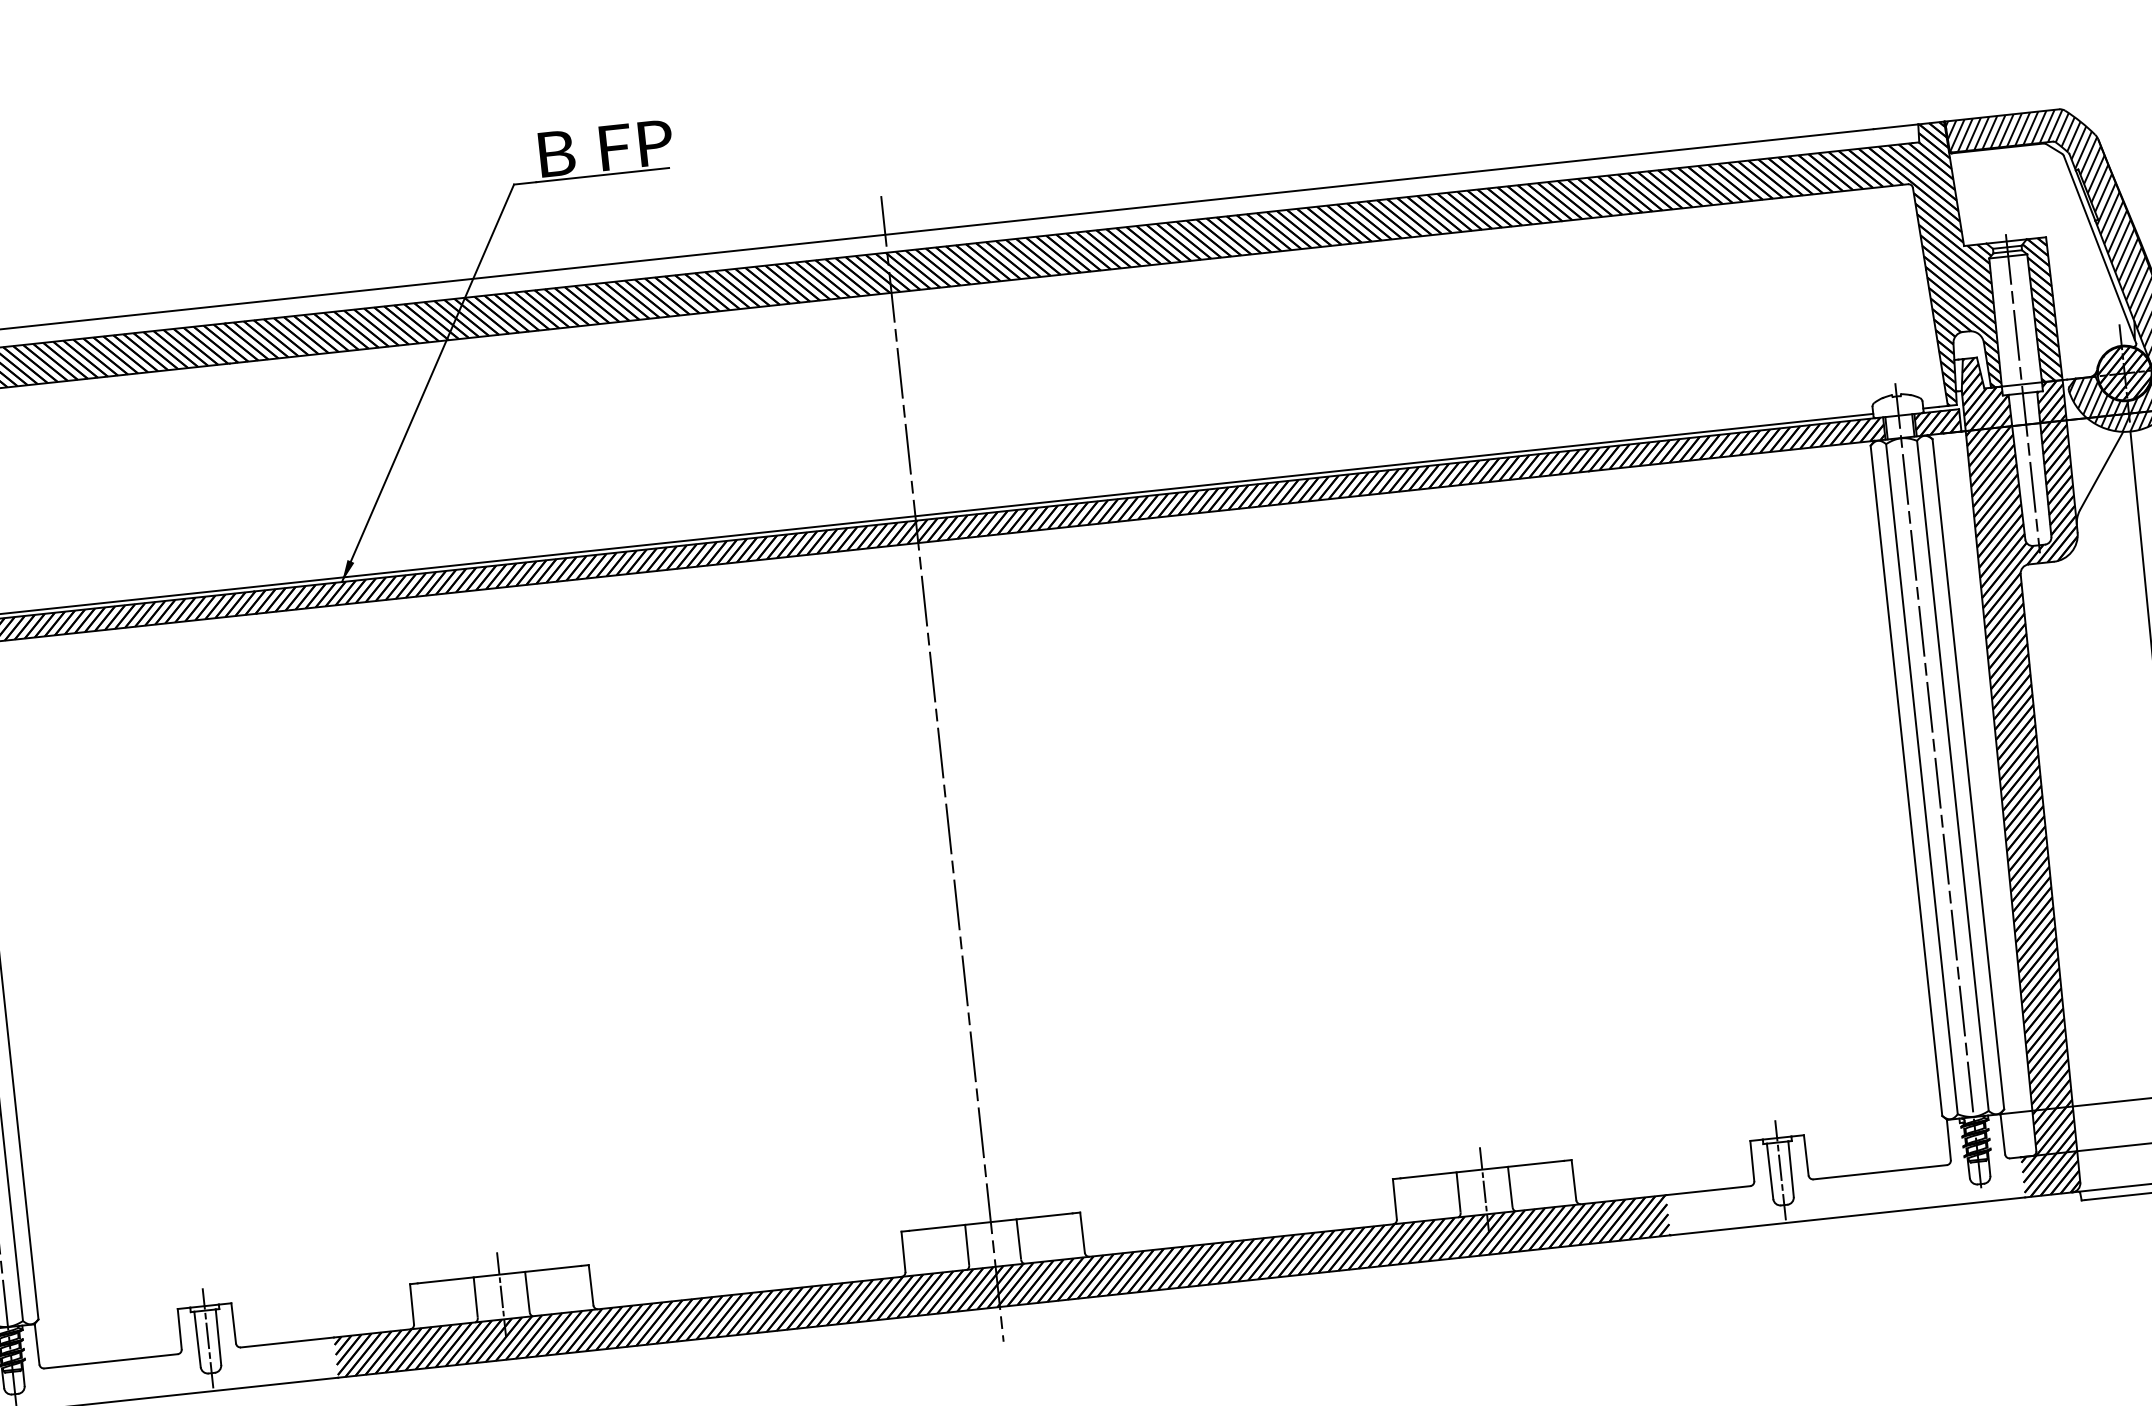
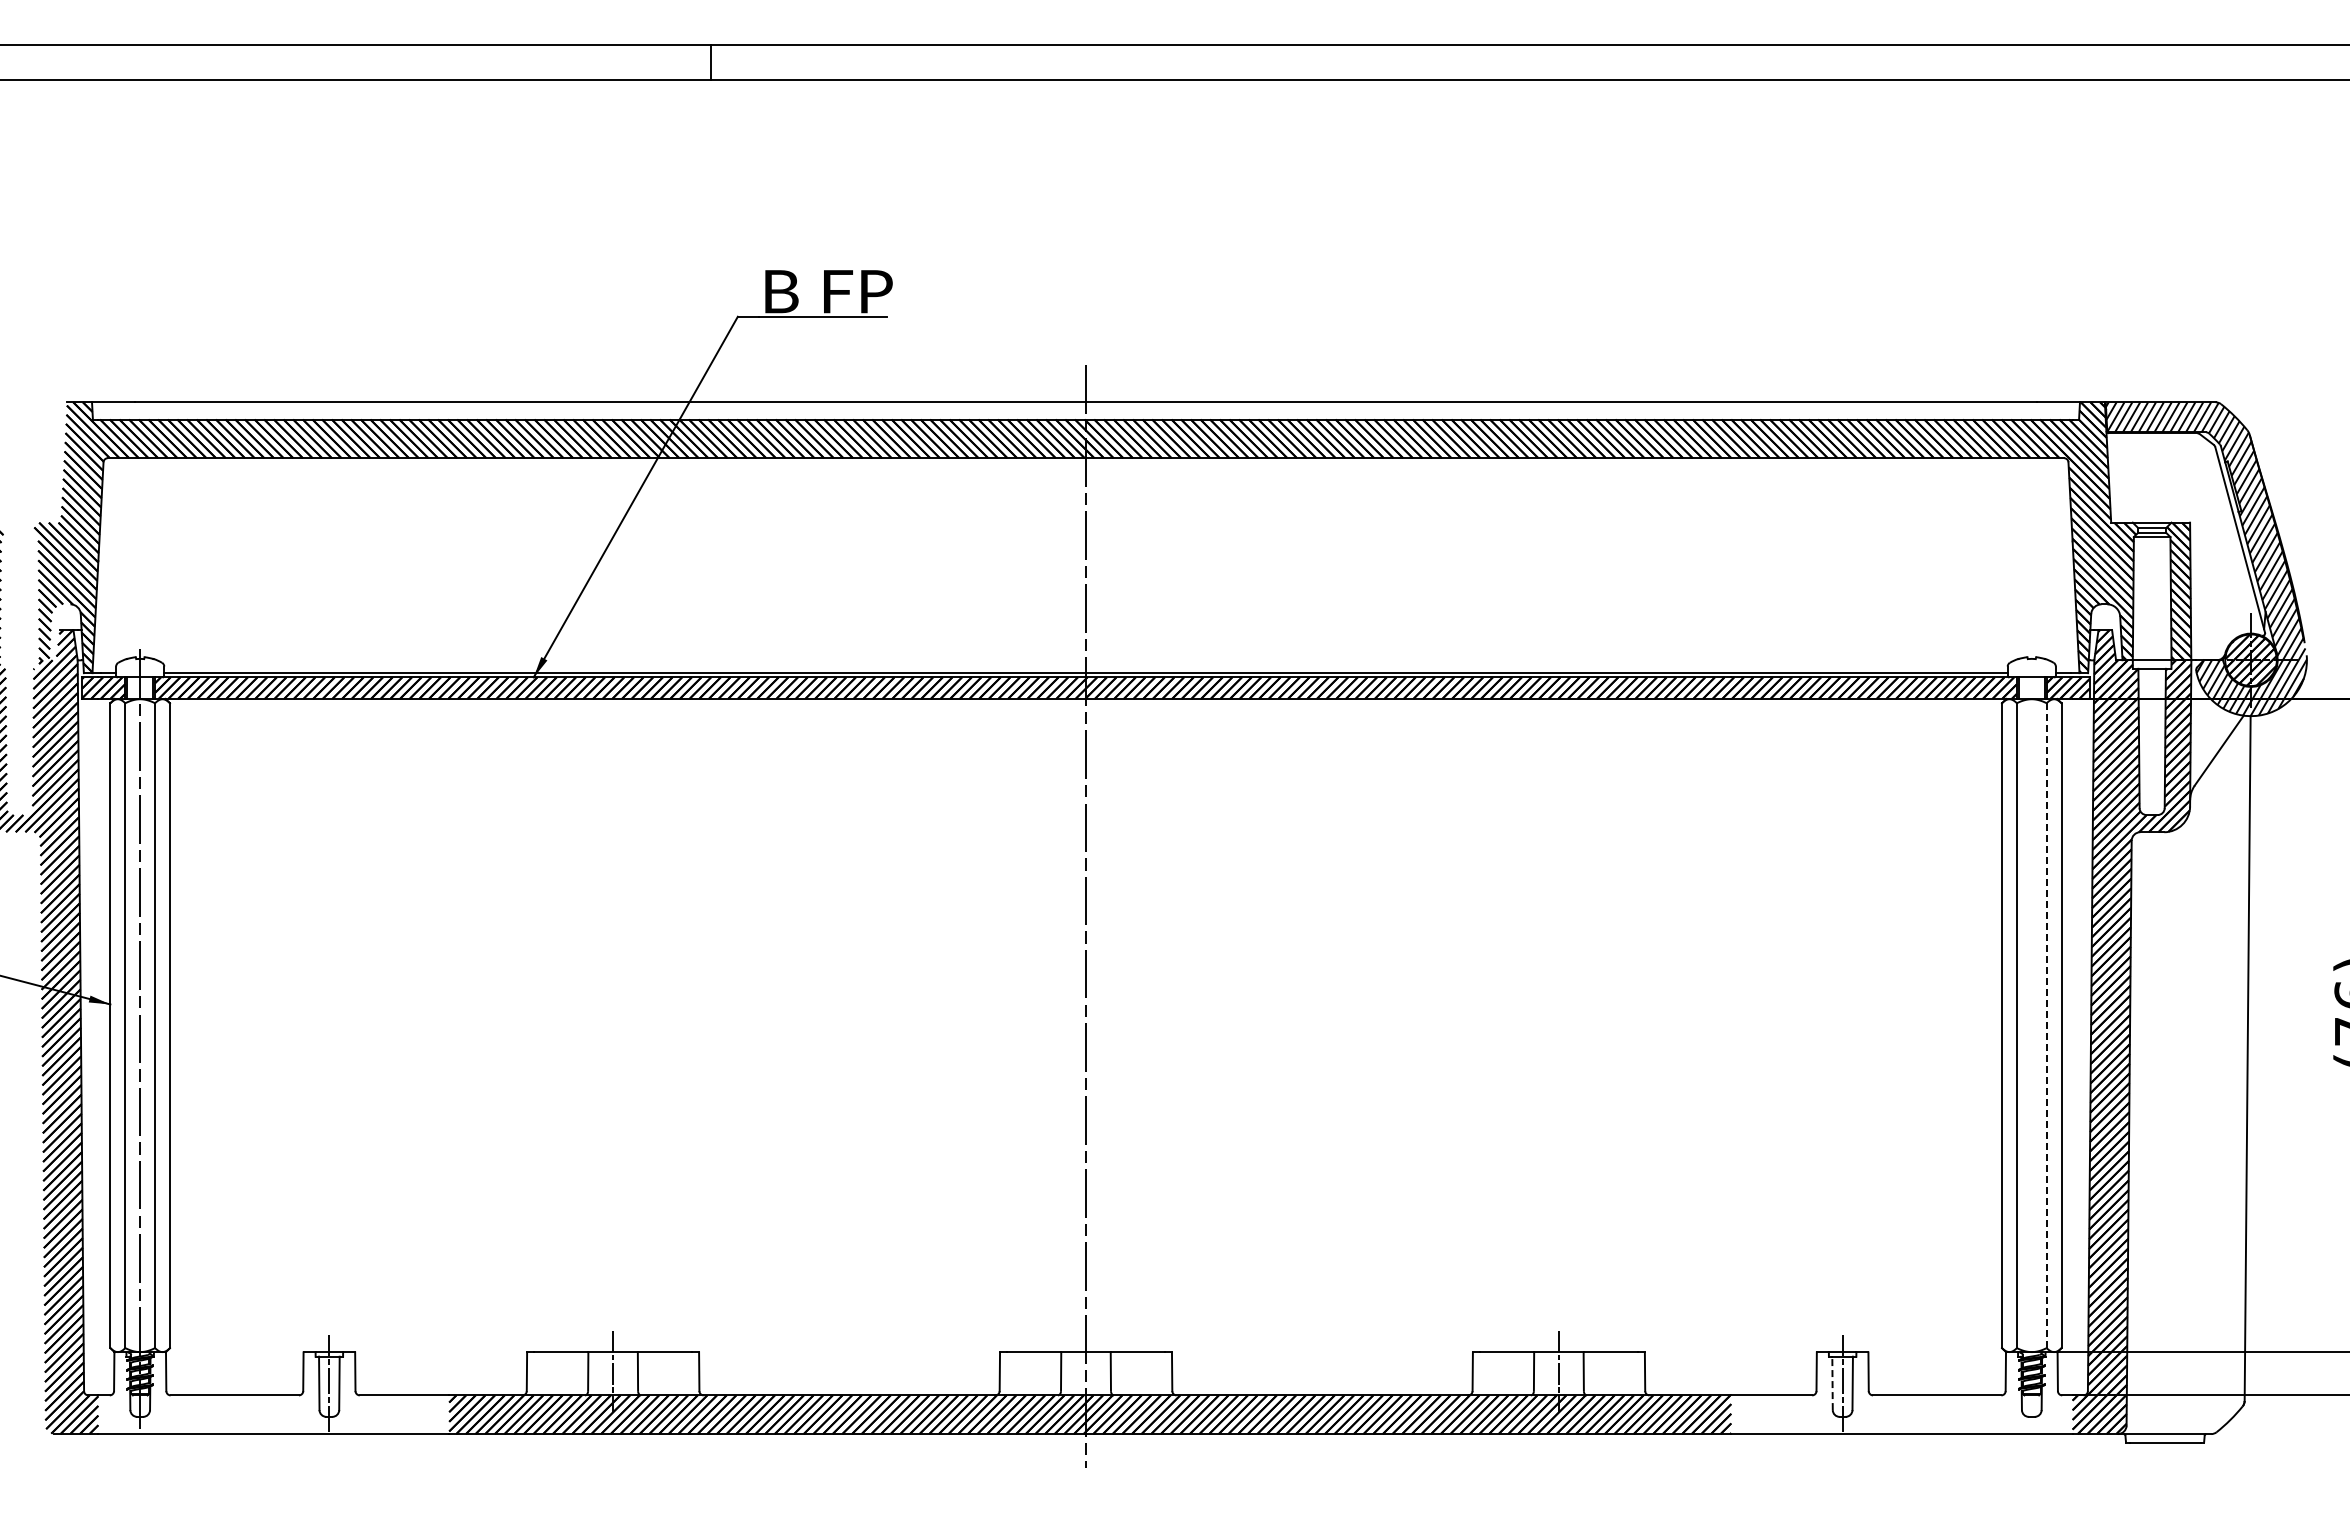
line: (2023, 392) -> (2152, 668), removed
line: (1952, 775) -> (2046, 1025), solid -> dashed
line: (1937, 785) -> (2031, 1033), removed
line: (1770, 1171) -> (1832, 1383), solid -> dashed

